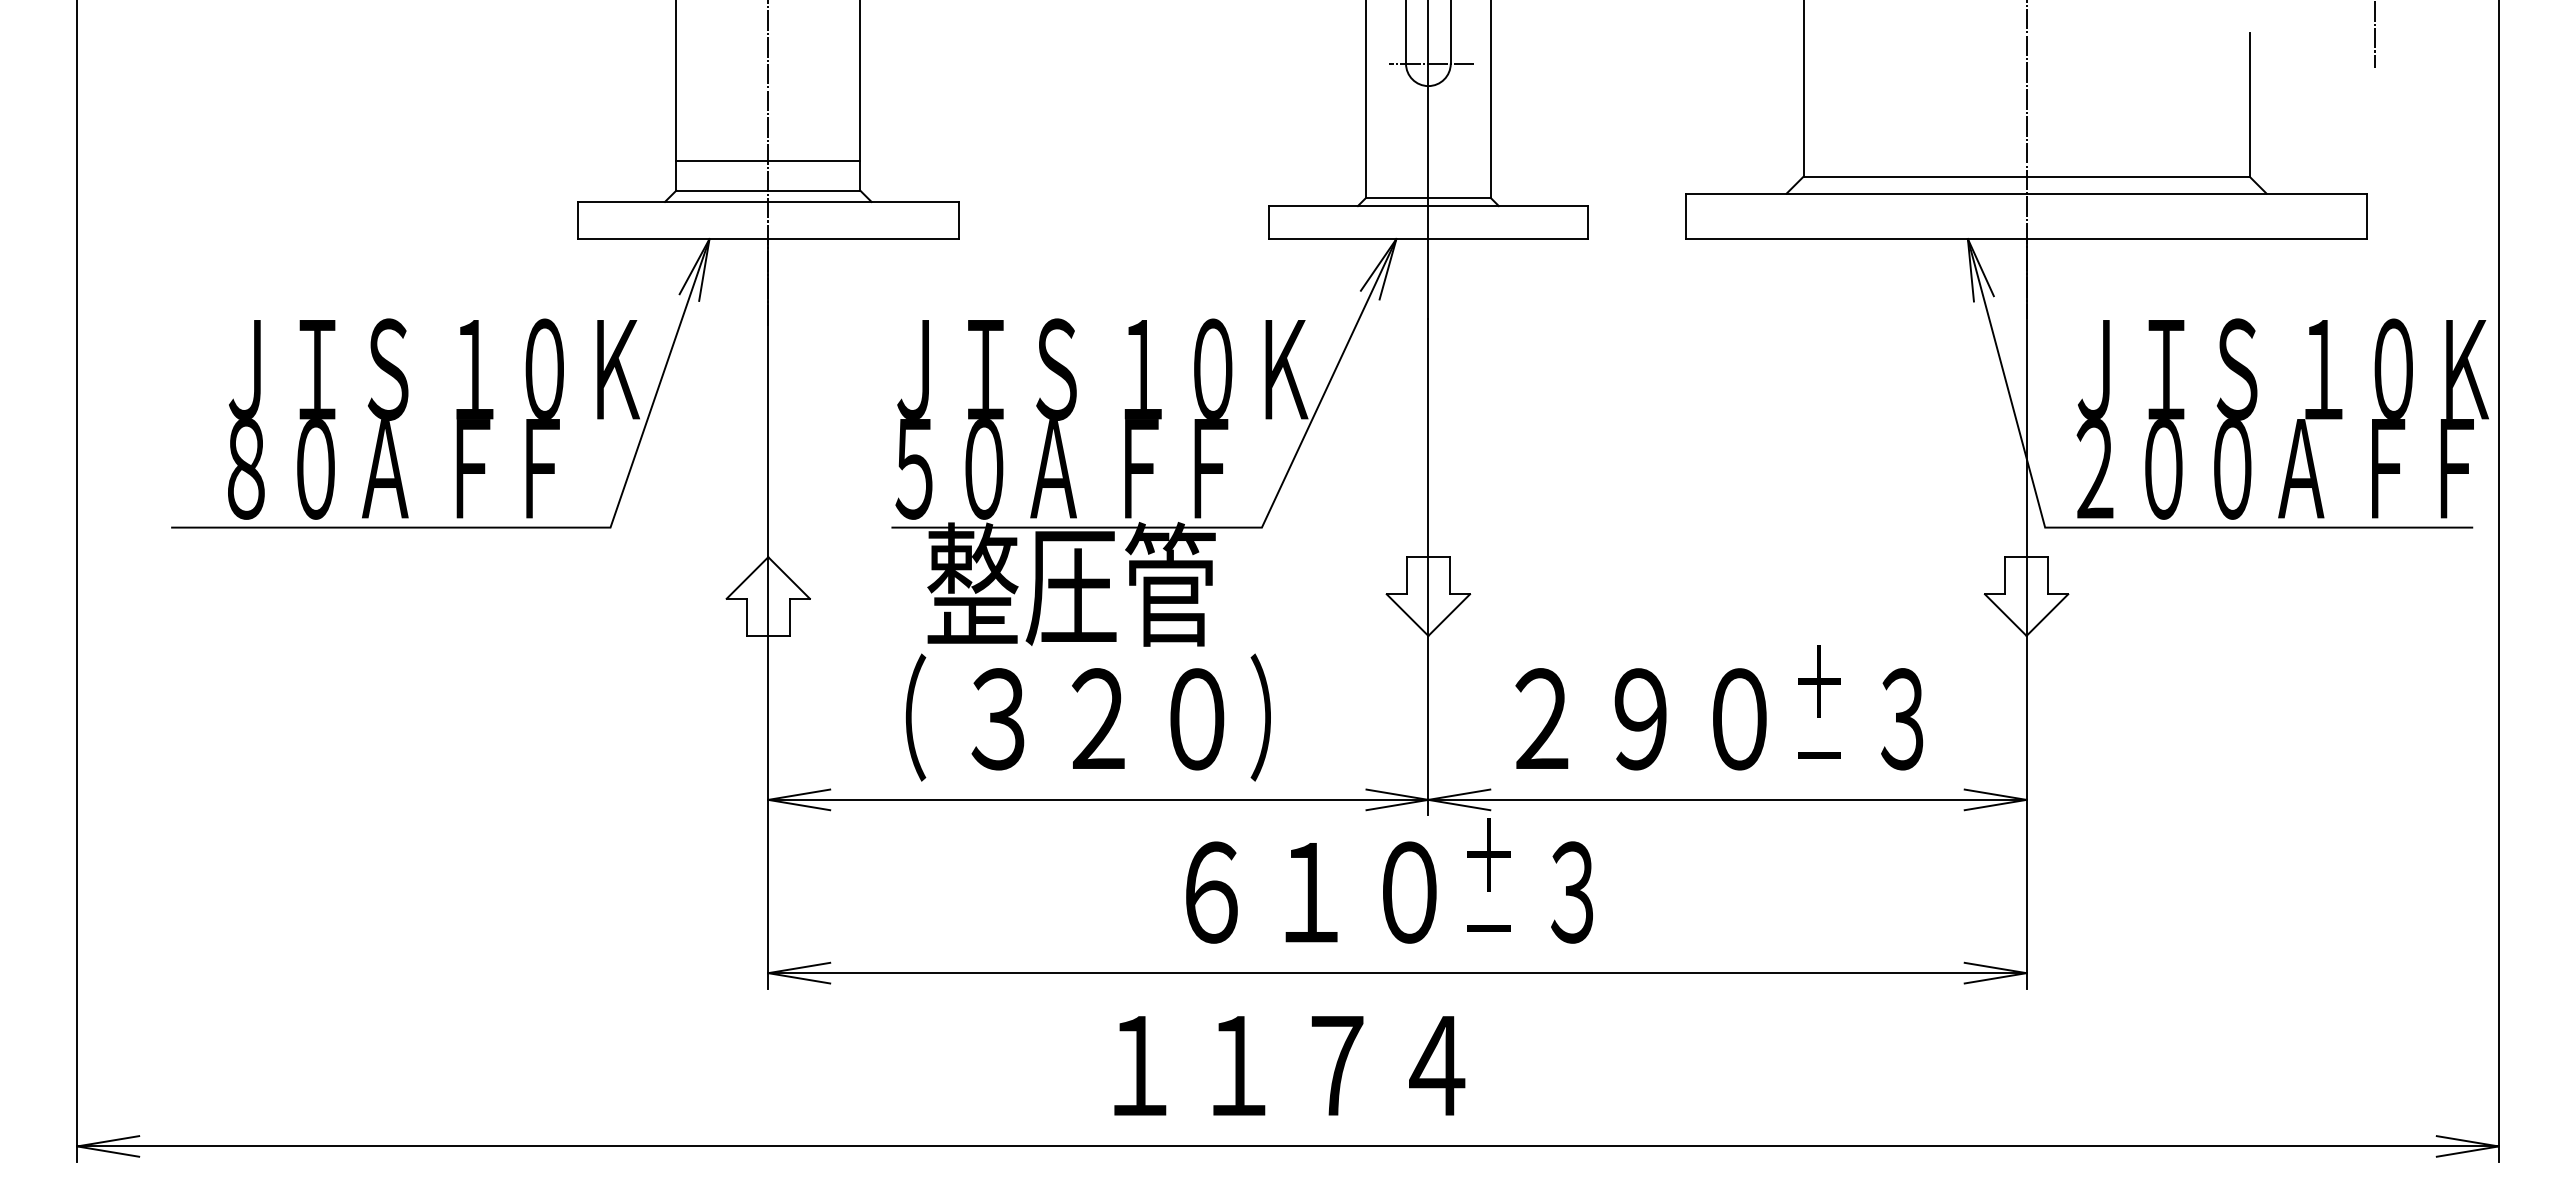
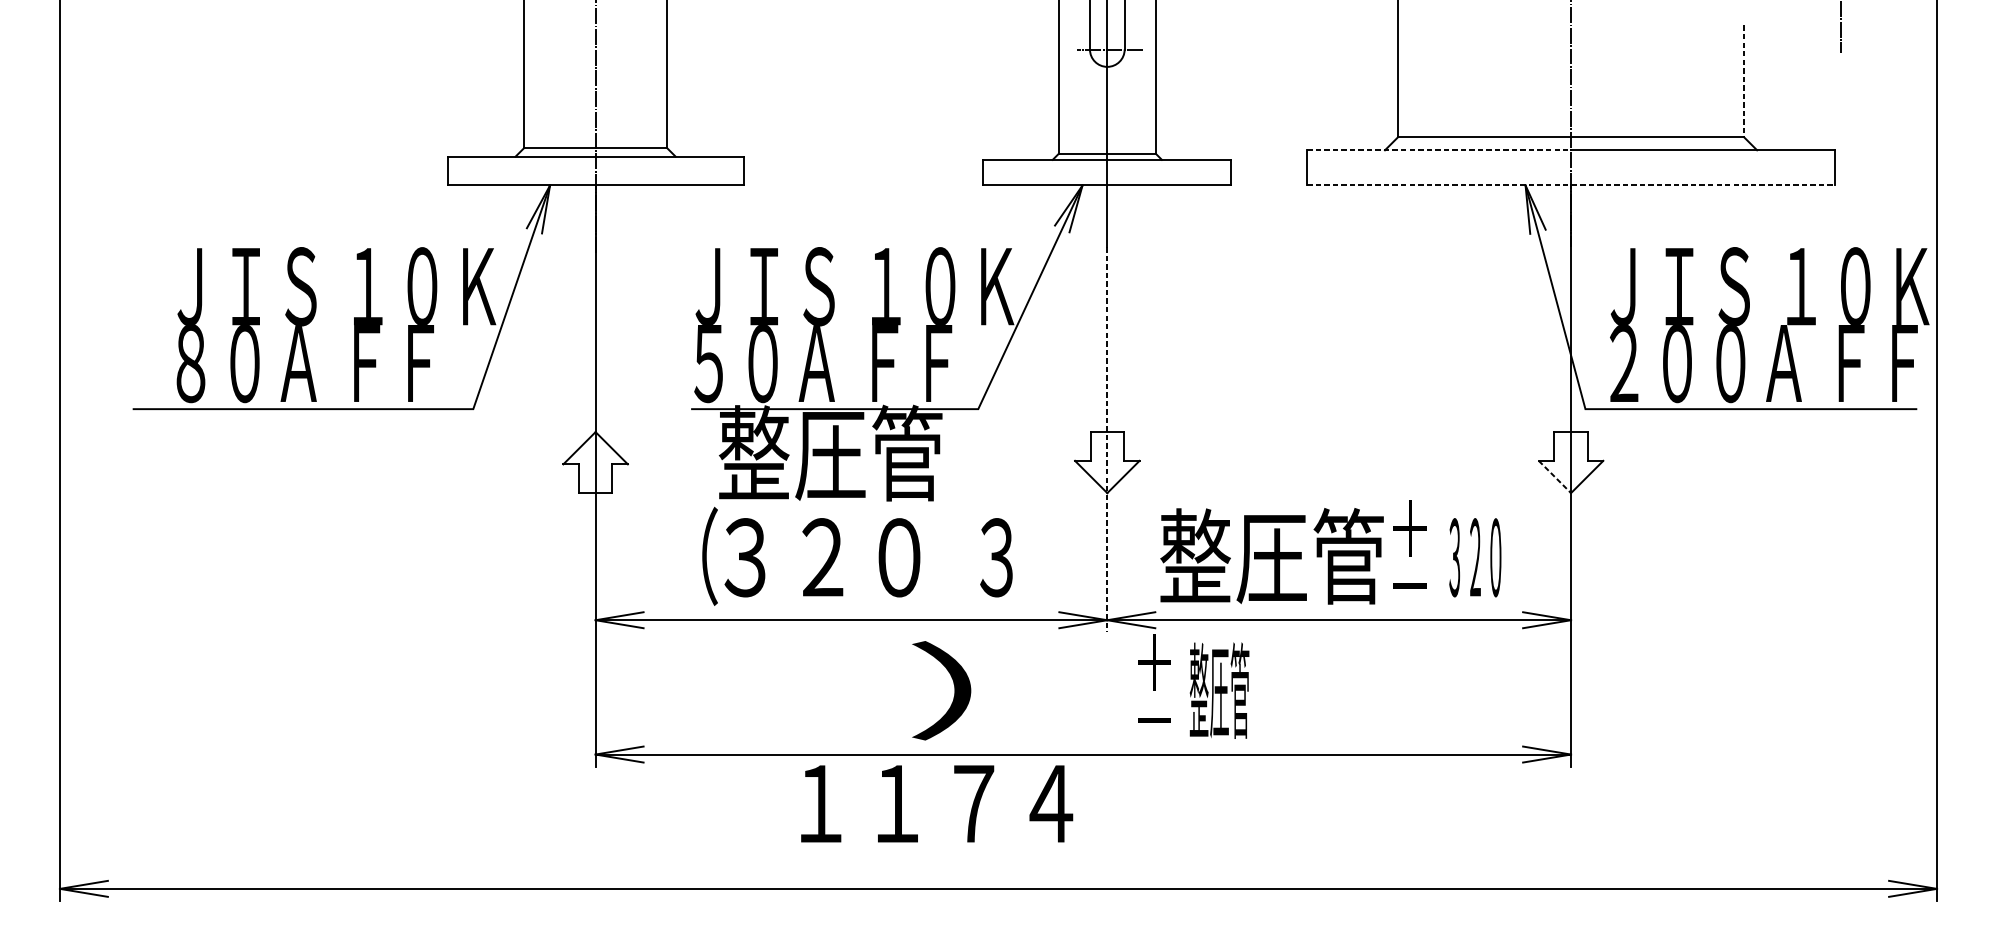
line: (2249, 105) -> (1743, 81), solid -> dashed
line: (768, 160) -> (595, 124), removed
line: (1856, 193) -> (1439, 150), solid -> dashed
line: (2027, 239) -> (1571, 185), solid -> dashed
line: (1428, 567) -> (1107, 440), solid -> dashed
line: (2006, 615) -> (1555, 477), solid -> dashed
text: (1278, 717) -> (991, 556), ） -> ３
text: (1640, 717) -> (1271, 556), ２９０ -> 整圧管
text: (1097, 719) -> (822, 557), moved
text: (1902, 719) -> (1474, 557), ３ -> ３２０
text: (1306, 890) -> (1012, 690), ６１０ -> ）
text: (1572, 890) -> (1219, 690), ３ -> 整圧管
text: (1289, 1065) -> (936, 803), moved

